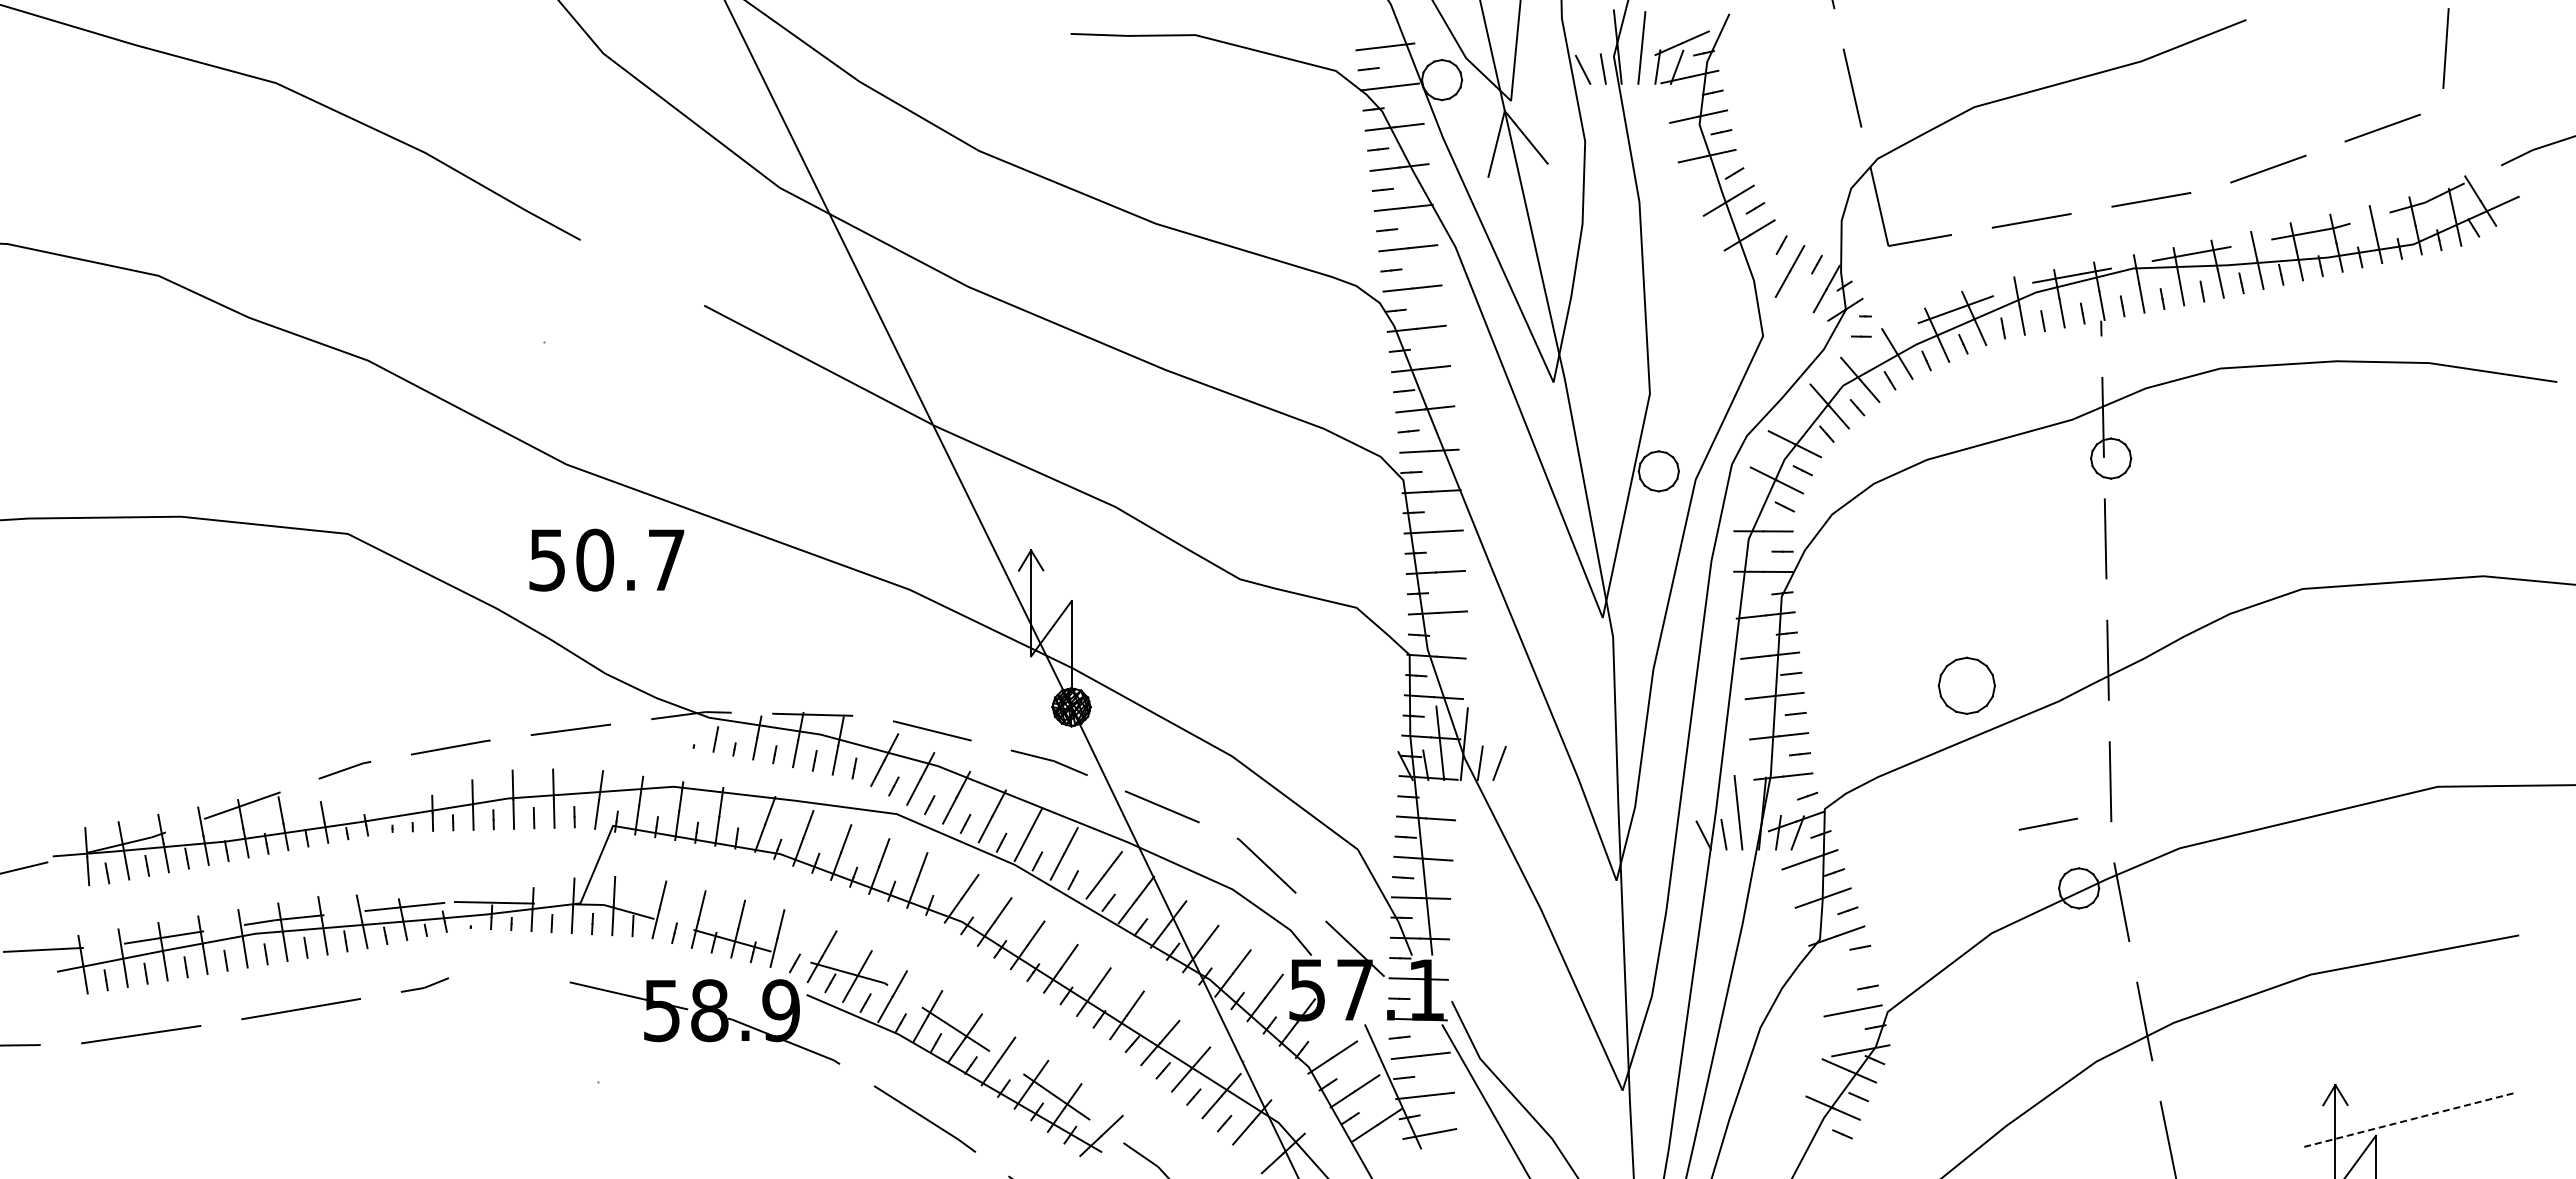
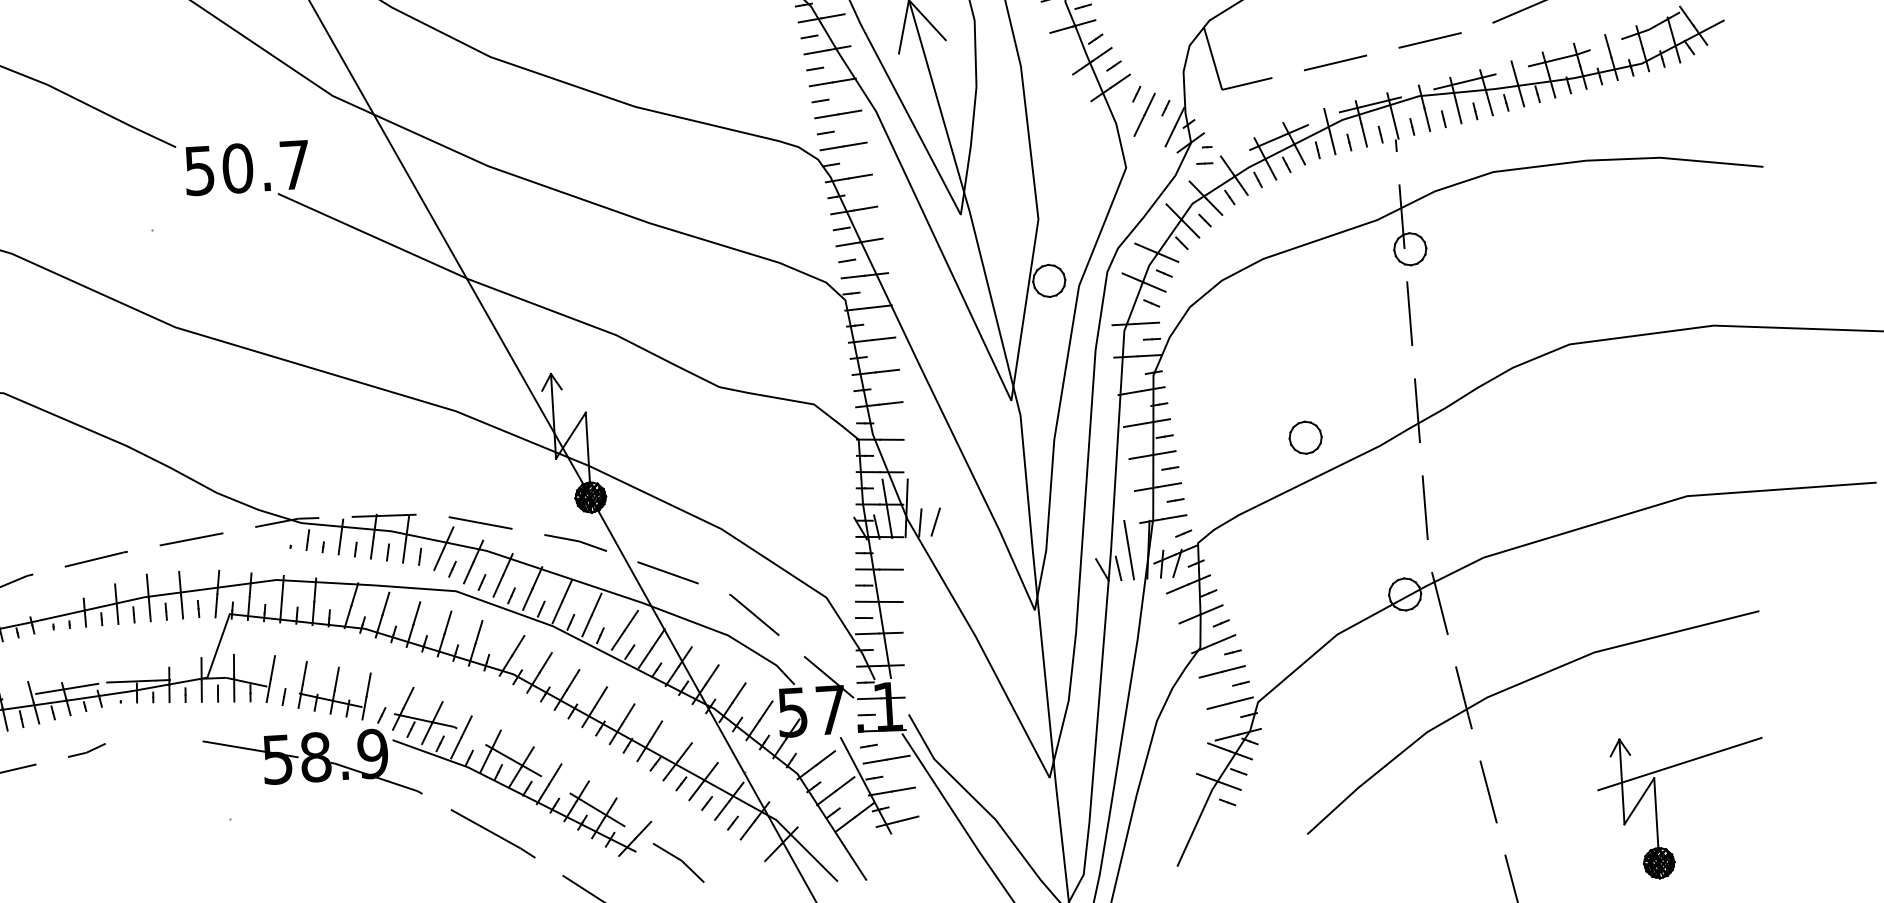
text: (606, 559) -> (246, 167), moved
part: (1966, 685) -> (1305, 437), size x0.71
line: (2047, 823) -> (1221, 671), moved
line: (2409, 1119) -> (1680, 763), dashed -> solid

